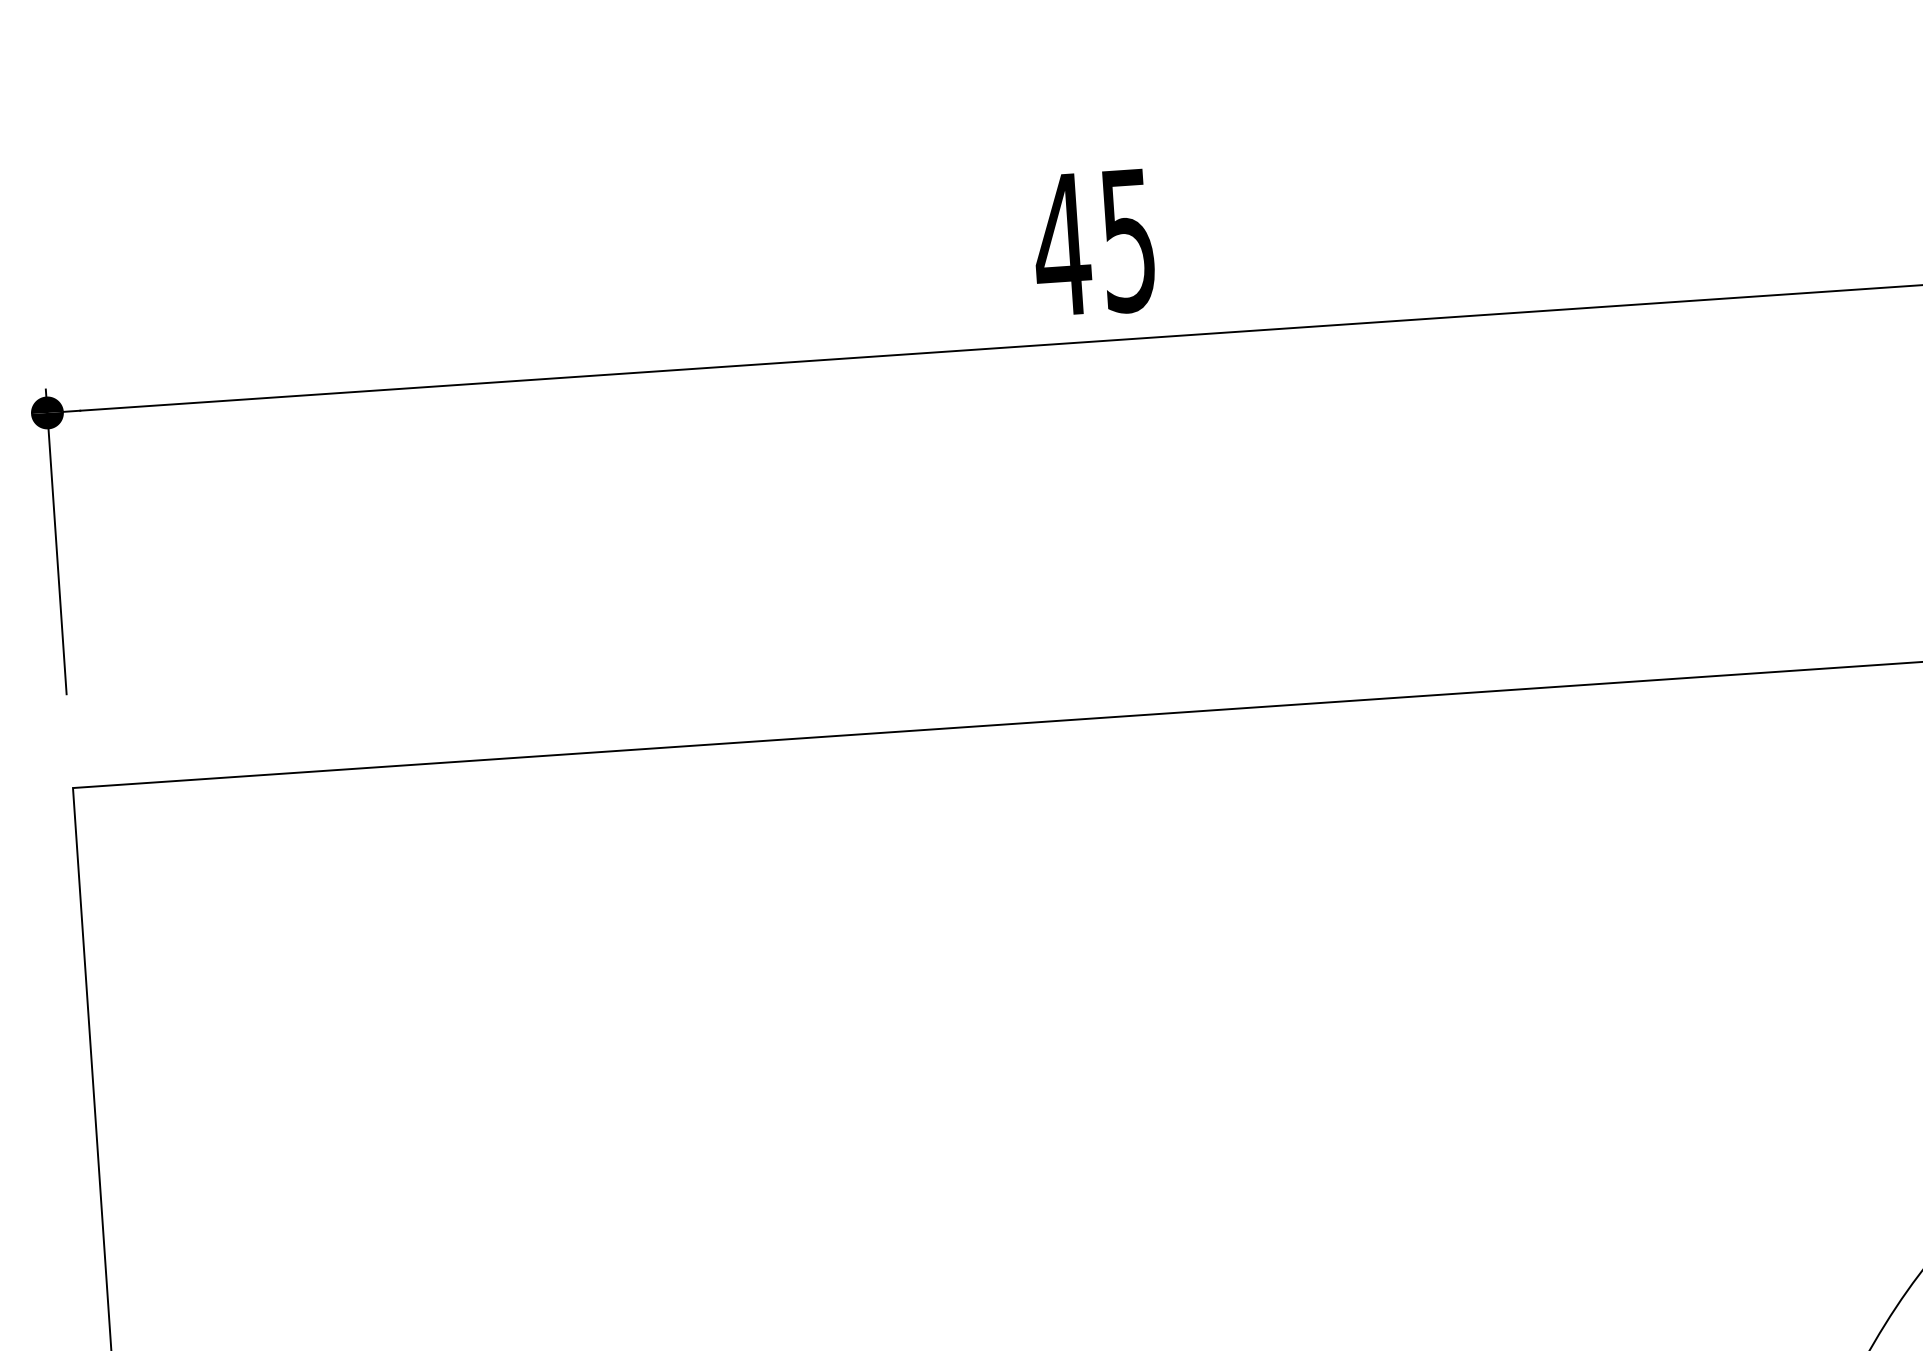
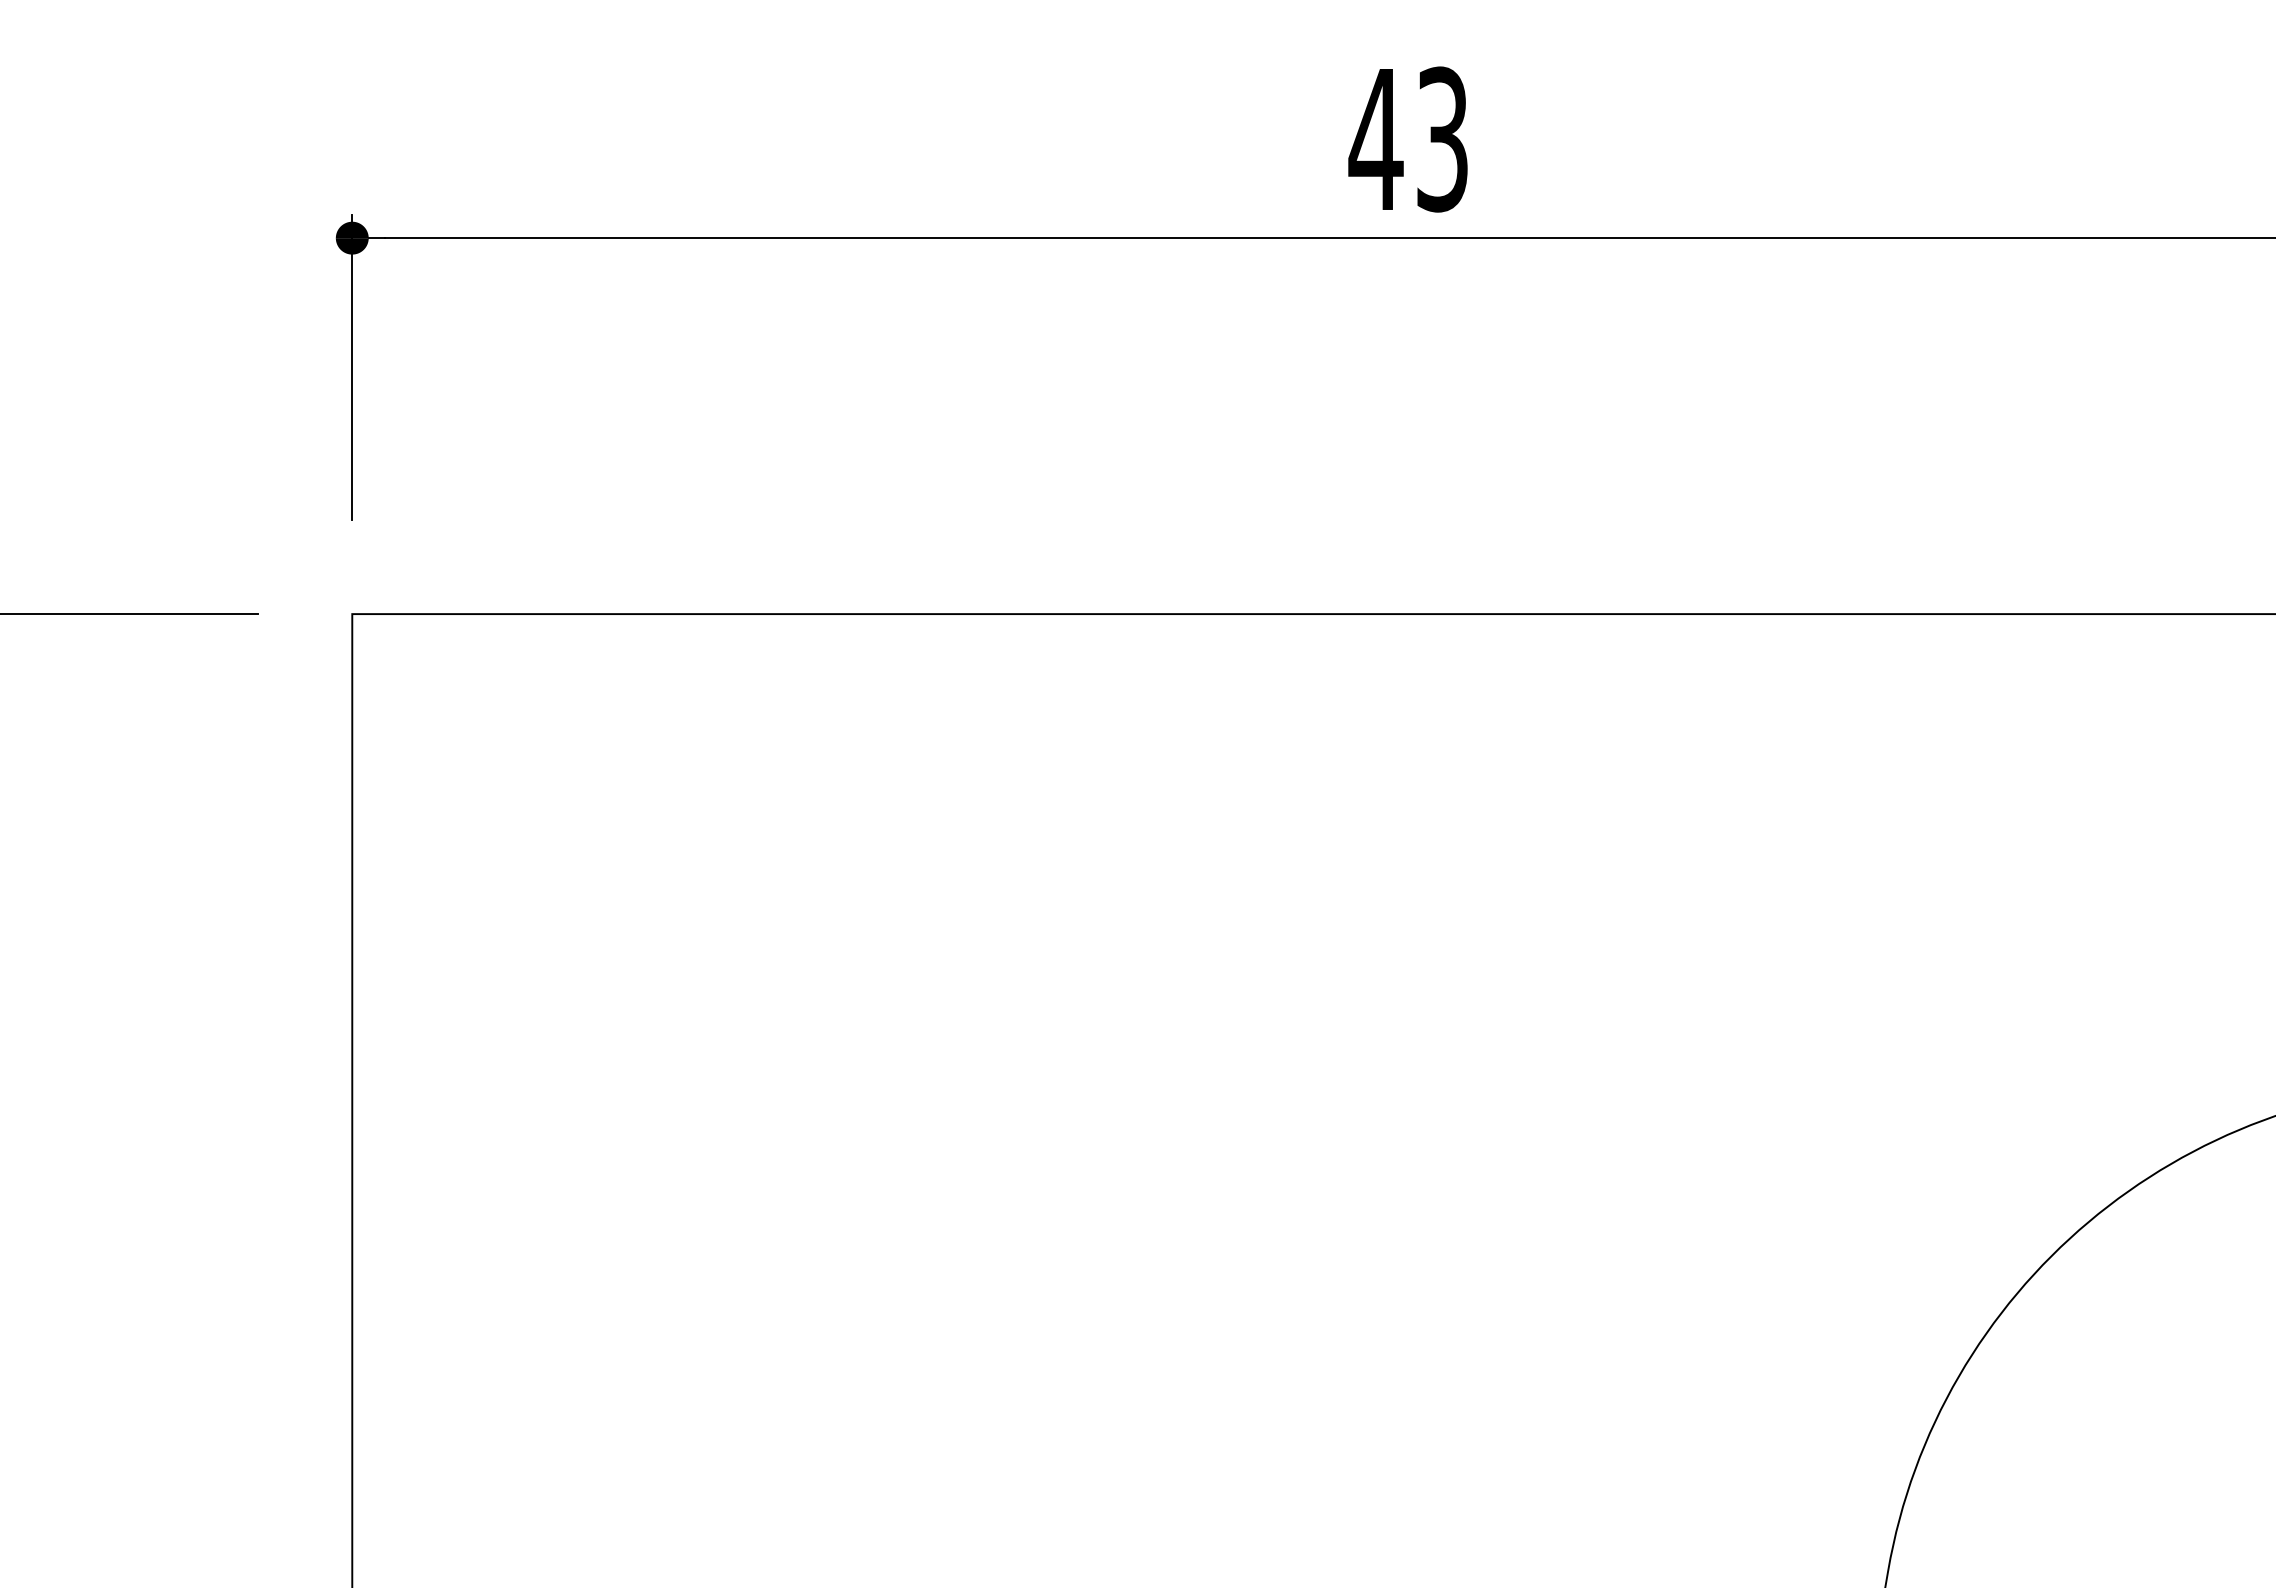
text: (1128, 240) -> (1442, 139), 45 -> 43

